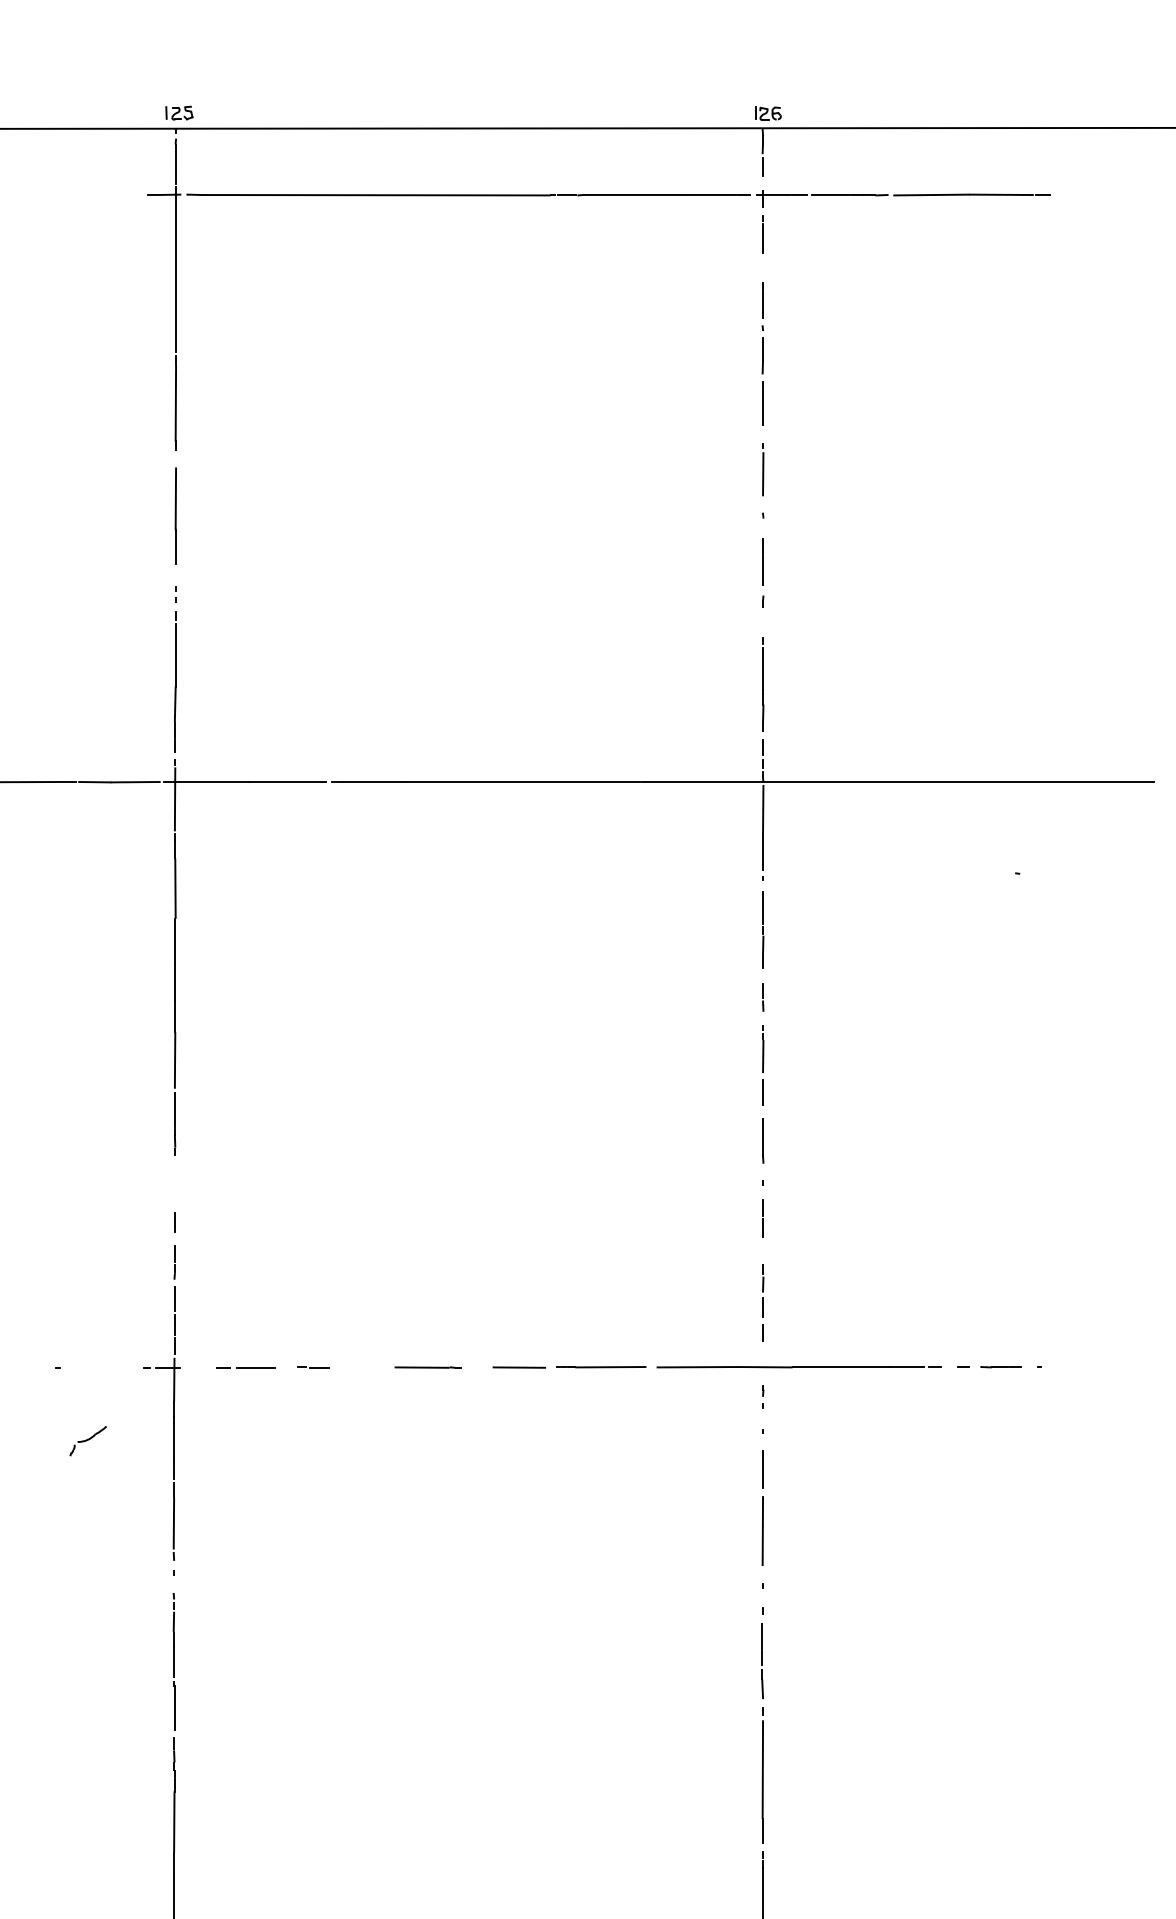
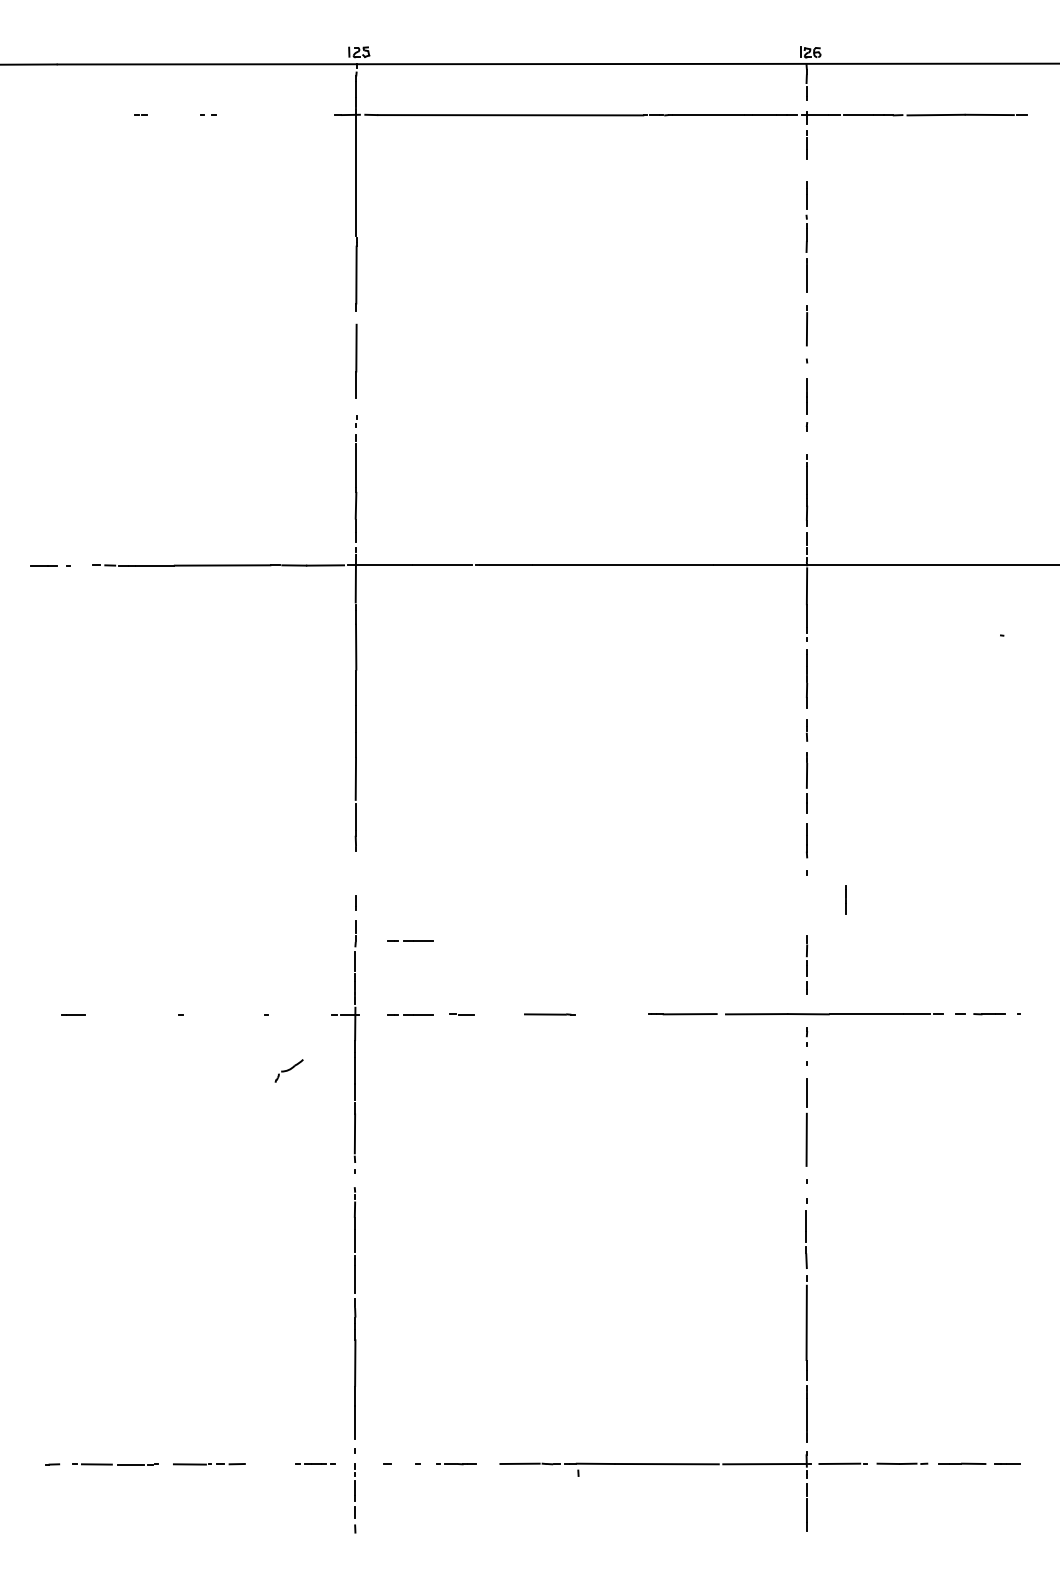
line: (762, 1217) -> (845, 899), moved
line: (246, 1271) -> (410, 940), added
line: (518, 1367) -> (619, 1014), removed

